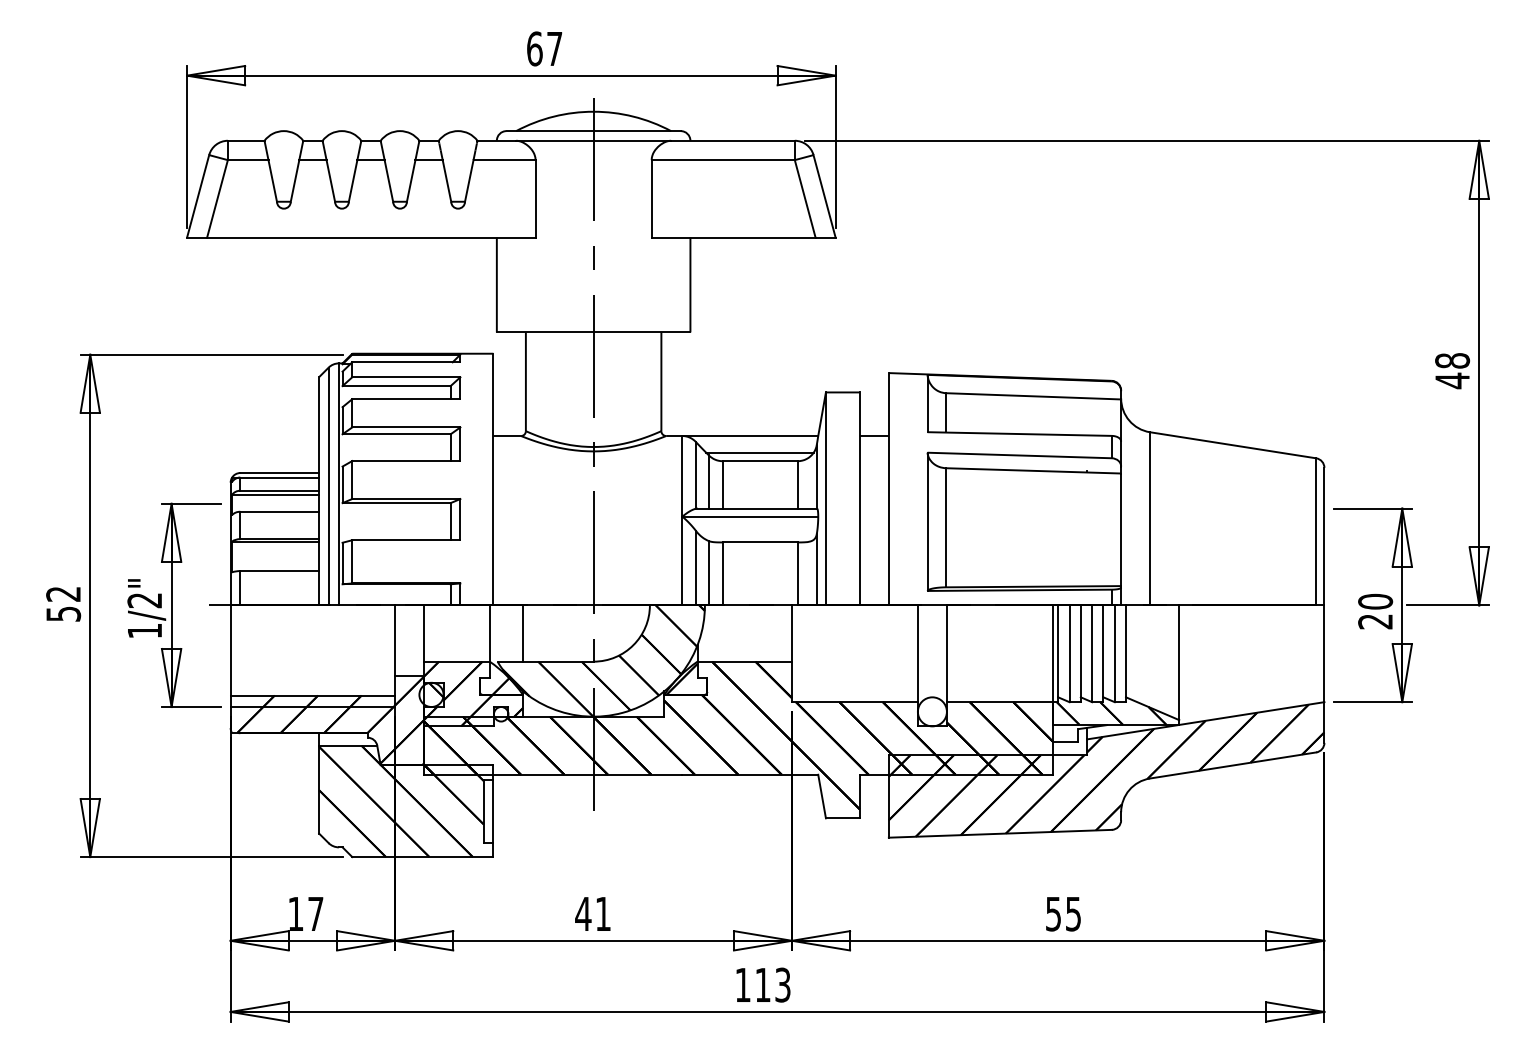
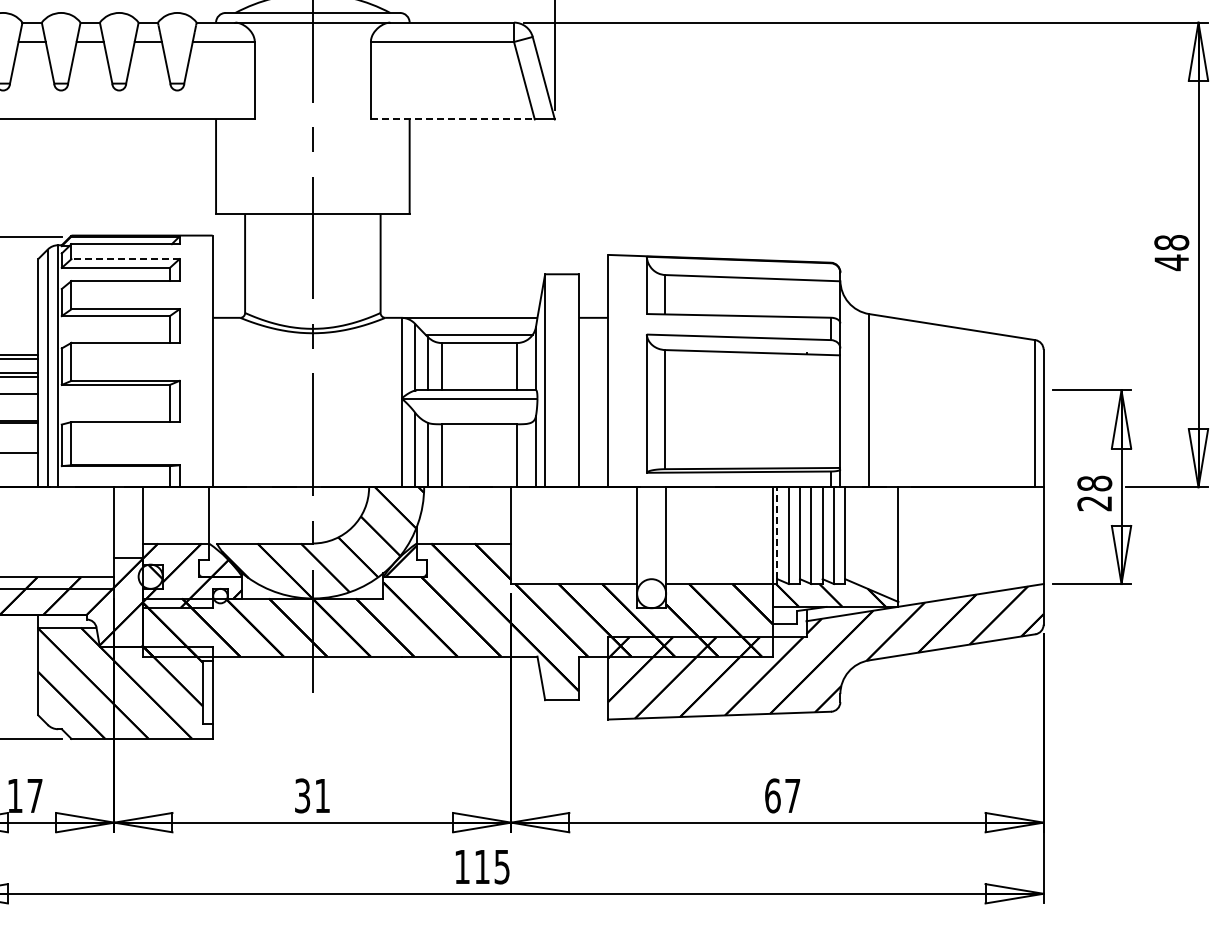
line: (733, 237) -> (452, 119), solid -> dashed
line: (405, 377) -> (124, 259), solid -> dashed
text: (1375, 601) -> (1094, 483), 20 -> 28
line: (523, 633) -> (242, 515), removed
line: (1058, 651) -> (777, 533), solid -> dashed
text: (583, 913) -> (302, 795), 41 -> 31
text: (1063, 913) -> (782, 795), 55 -> 67
text: (782, 984) -> (501, 866), 113 -> 115

